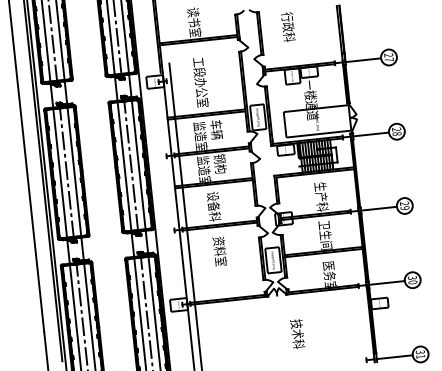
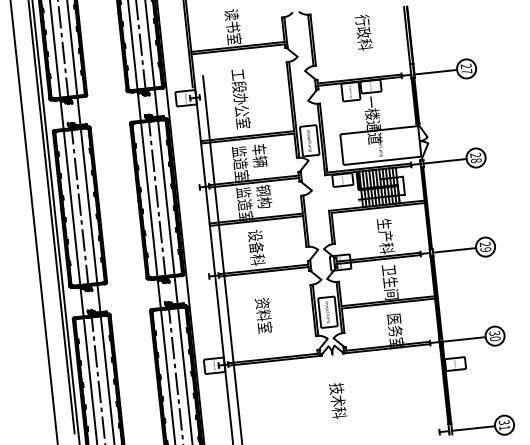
text: (288, 27) -> (363, 32), moved
text: (219, 251) -> (263, 315), moved
text: (298, 333) -> (338, 400), moved

